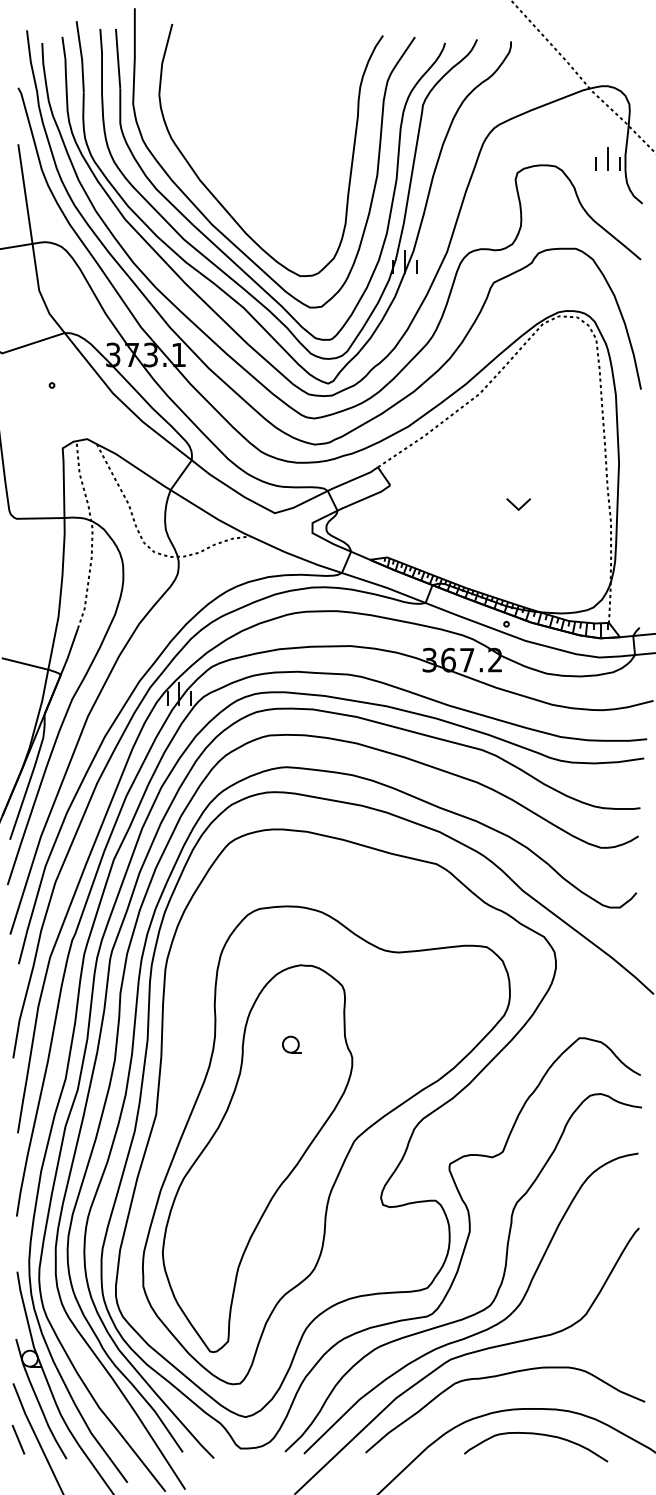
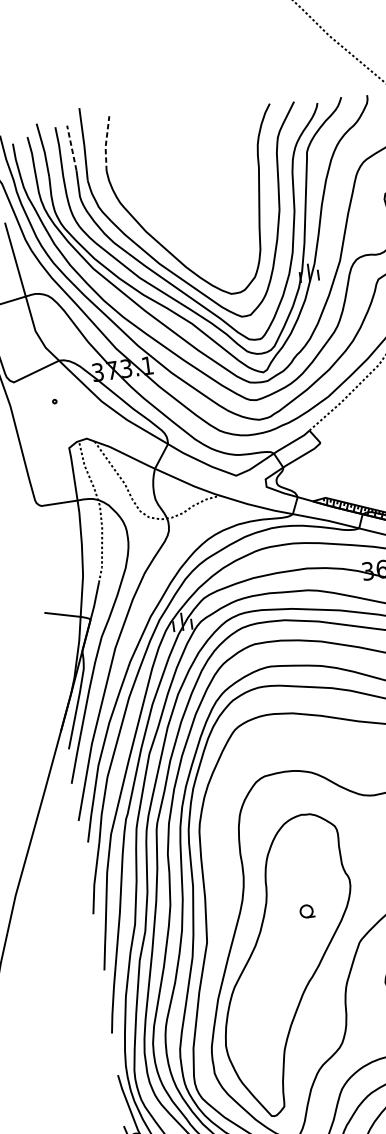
line: (118, 58) -> (72, 147), solid -> dashed
line: (163, 59) -> (106, 143), solid -> dashed
part: (291, 1044) -> (307, 911), moved

